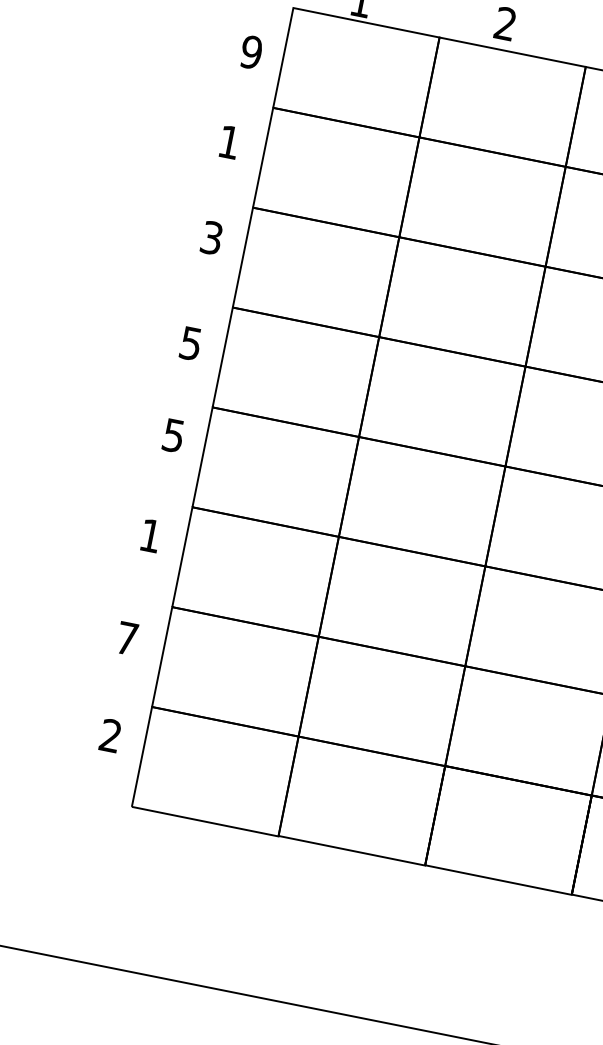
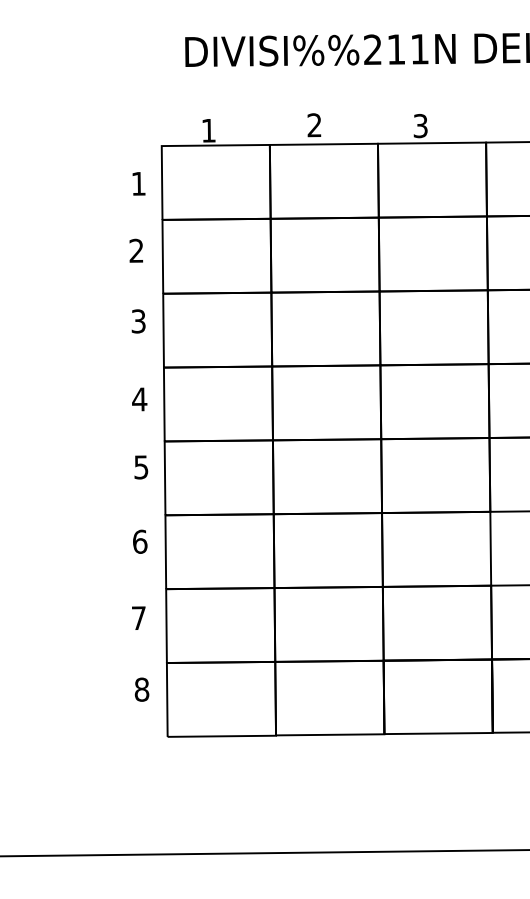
text: (251, 51) -> (138, 183), 9 -> 1
text: (229, 141) -> (136, 250), 1 -> 2
text: (190, 343) -> (139, 399), 5 -> 4
text: (151, 535) -> (140, 541), 1 -> 6
text: (110, 735) -> (141, 689), 2 -> 8

